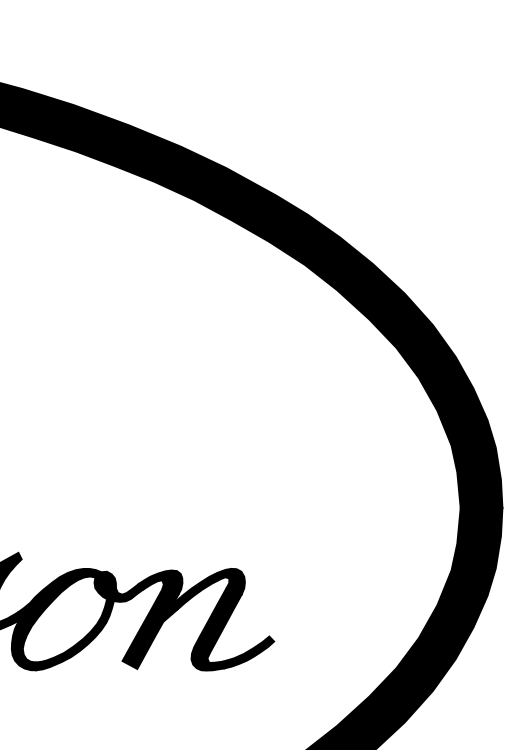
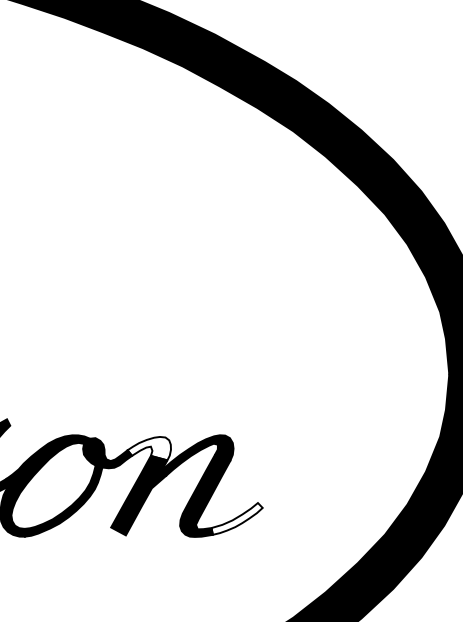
fill: (160, 581) -> (149, 447), removed
fill: (248, 652) -> (237, 518), removed

